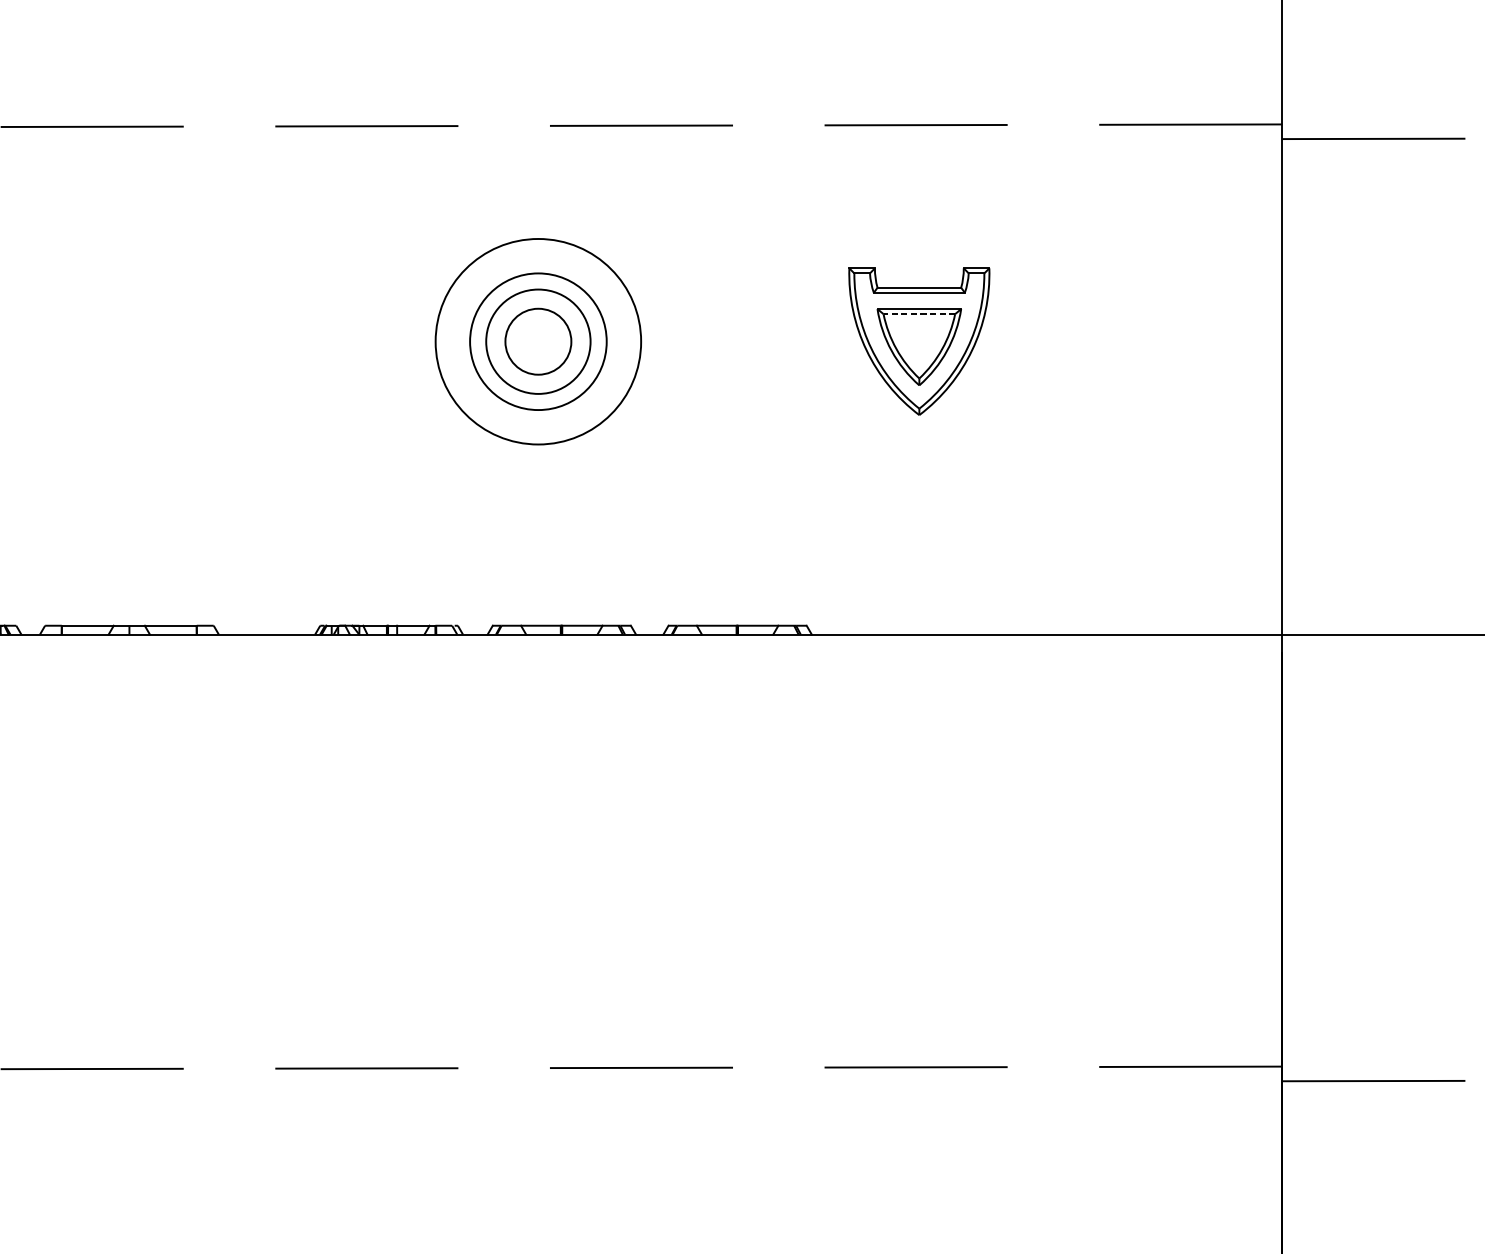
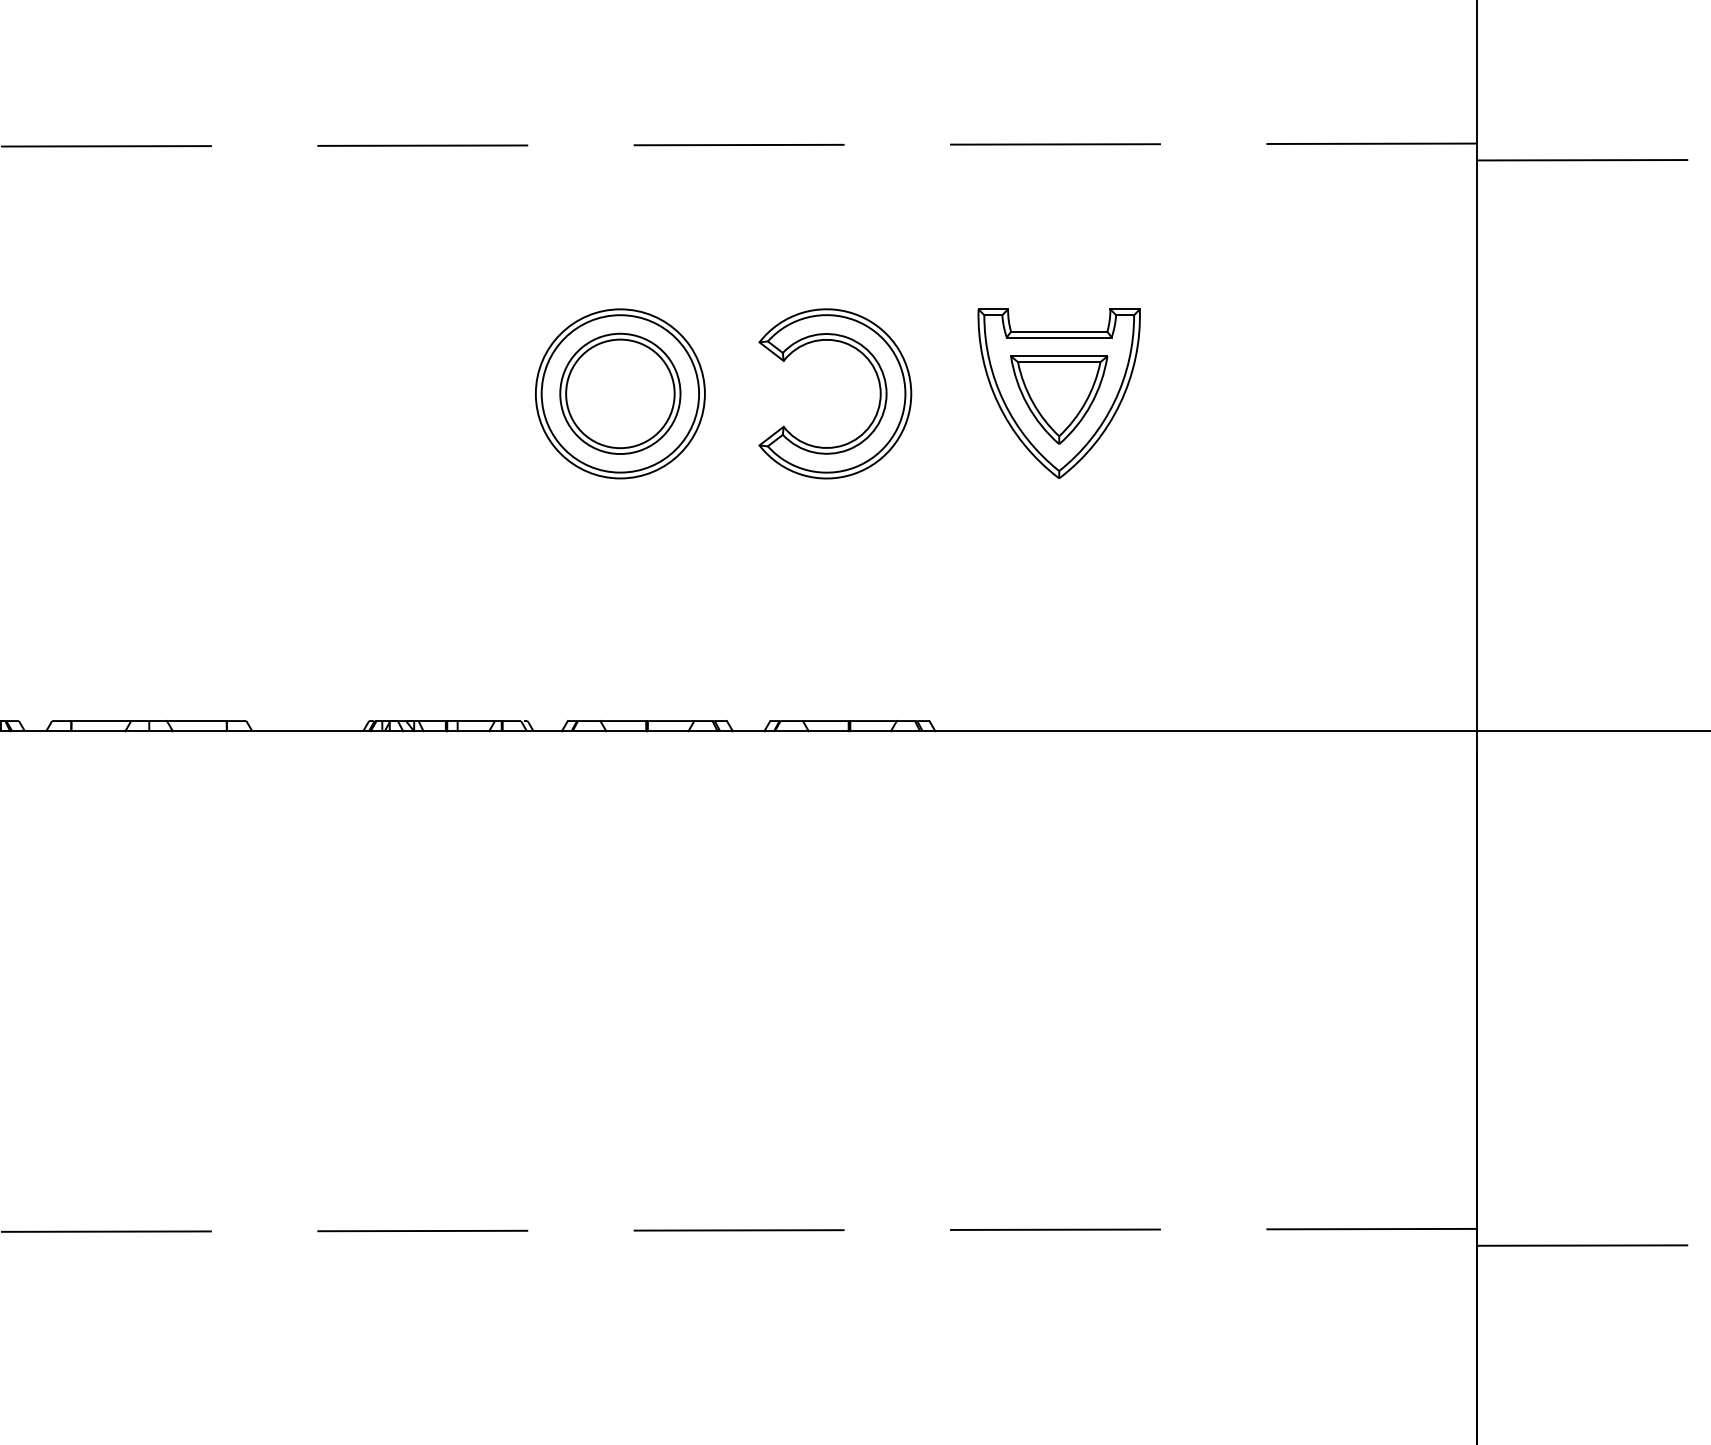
line: (918, 314) -> (1058, 362), dashed -> solid
part: (762, 333) -> (878, 384), added
circle: (537, 341) -> (619, 393), size x0.71
circle: (538, 341) -> (620, 393), size x1.43

